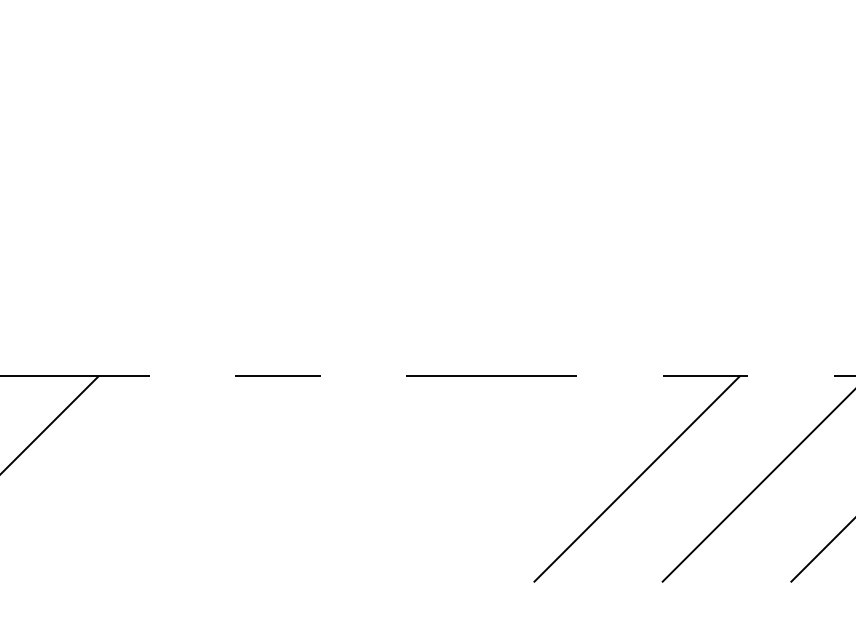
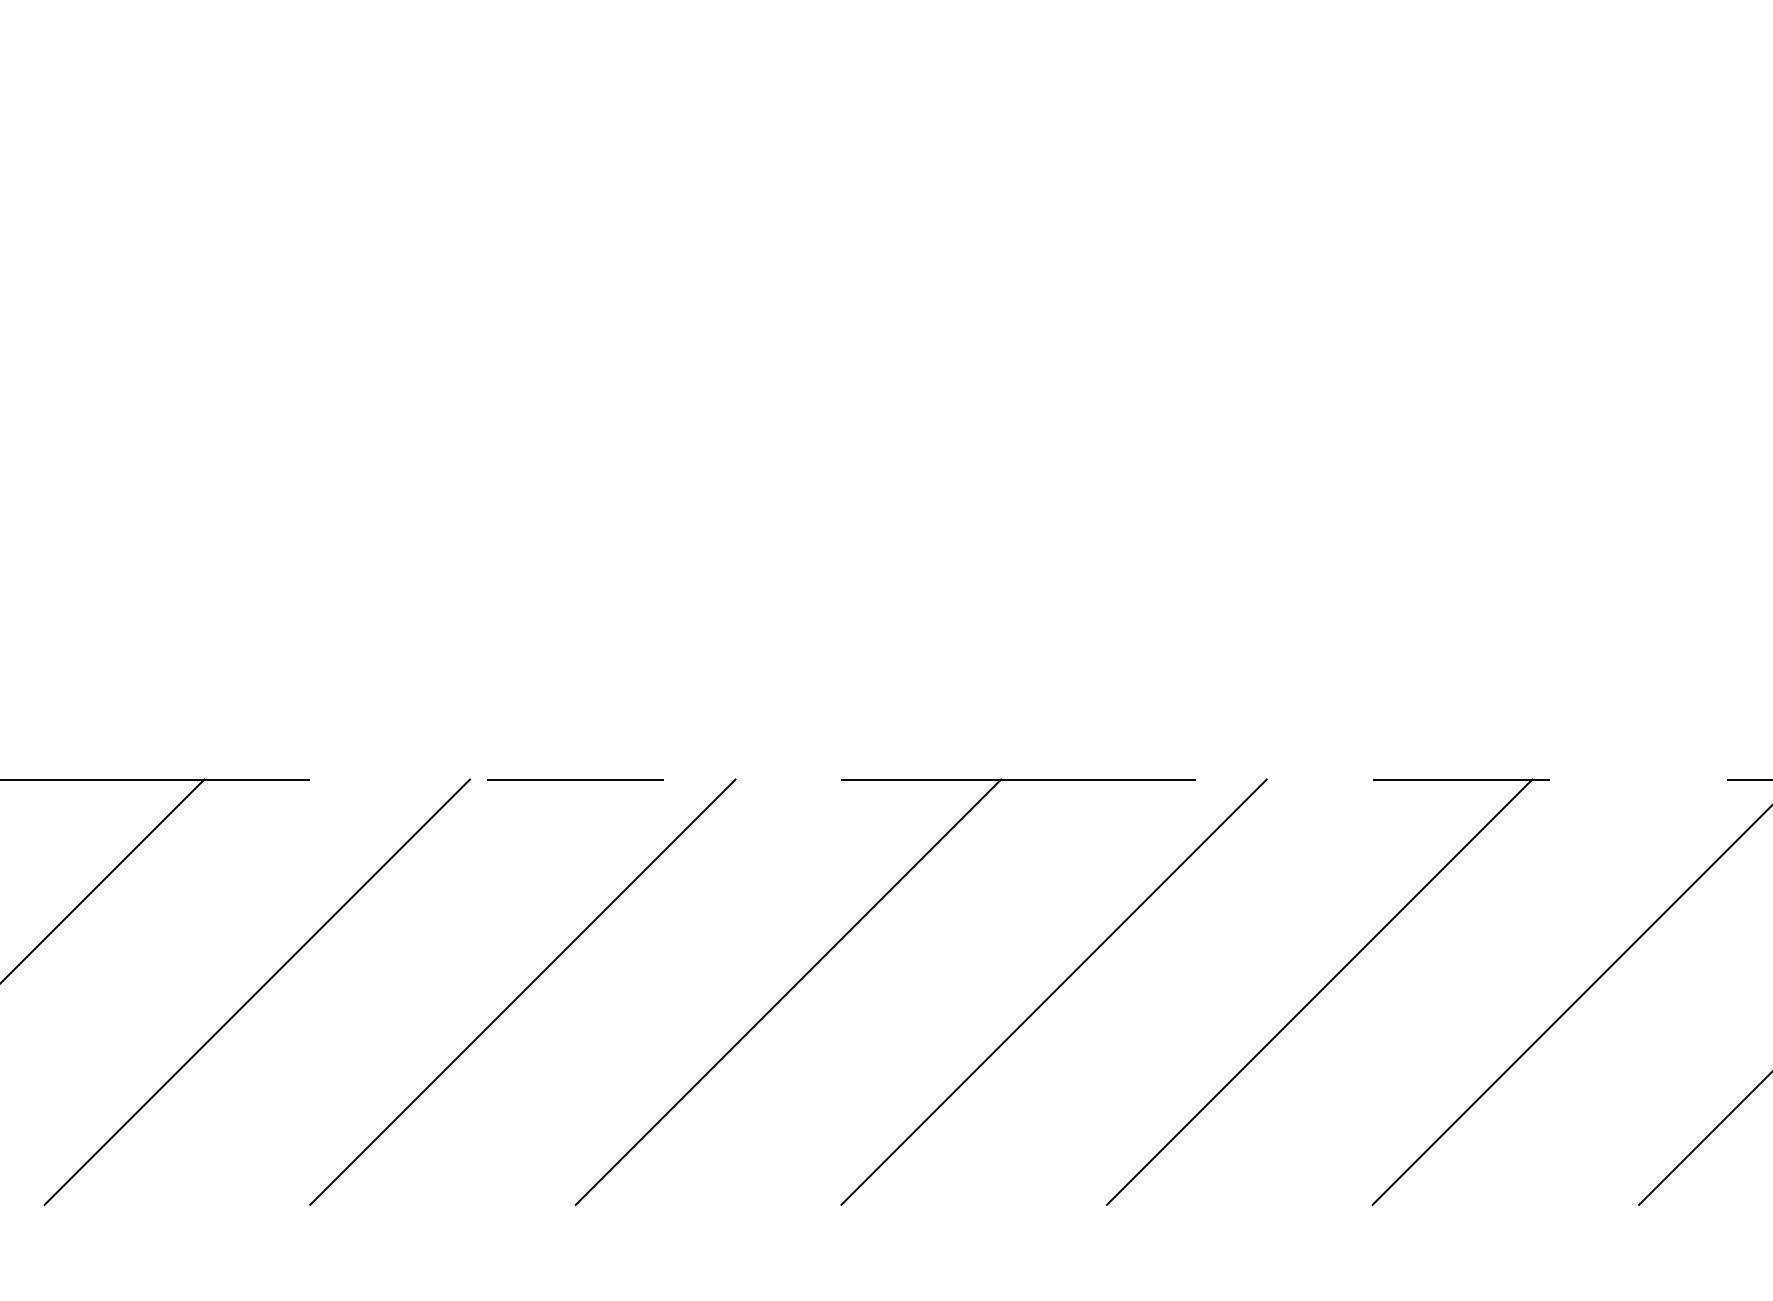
line: (123, 478) -> (255, 991), added
line: (252, 478) -> (523, 991), added
line: (380, 478) -> (788, 991), added
line: (508, 478) -> (1053, 991), added

